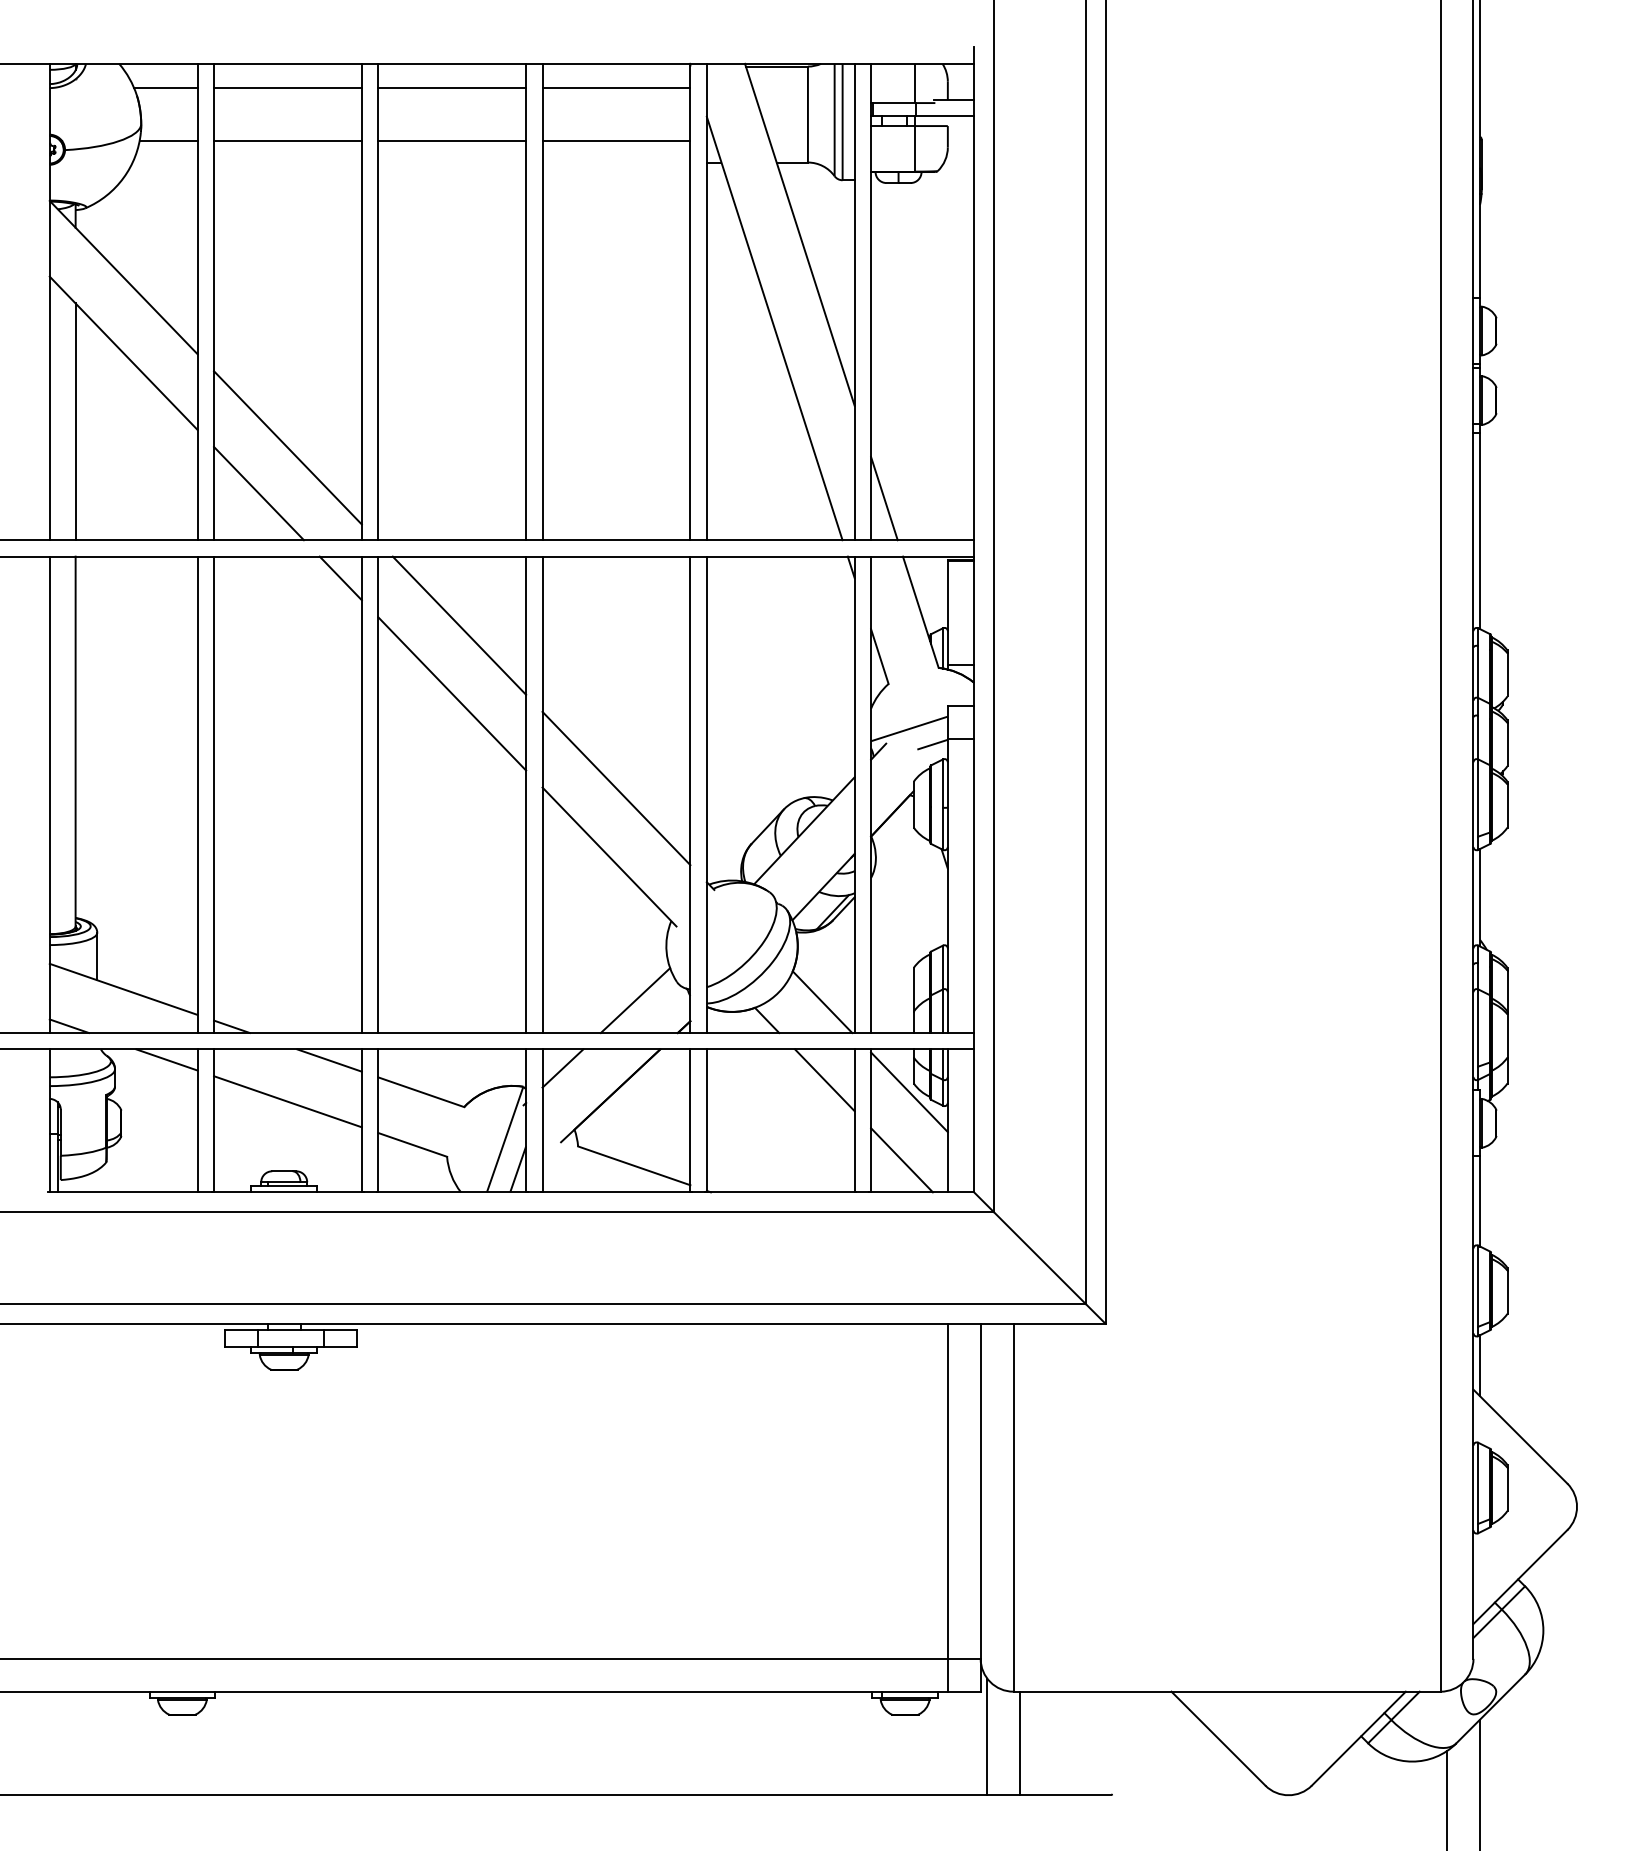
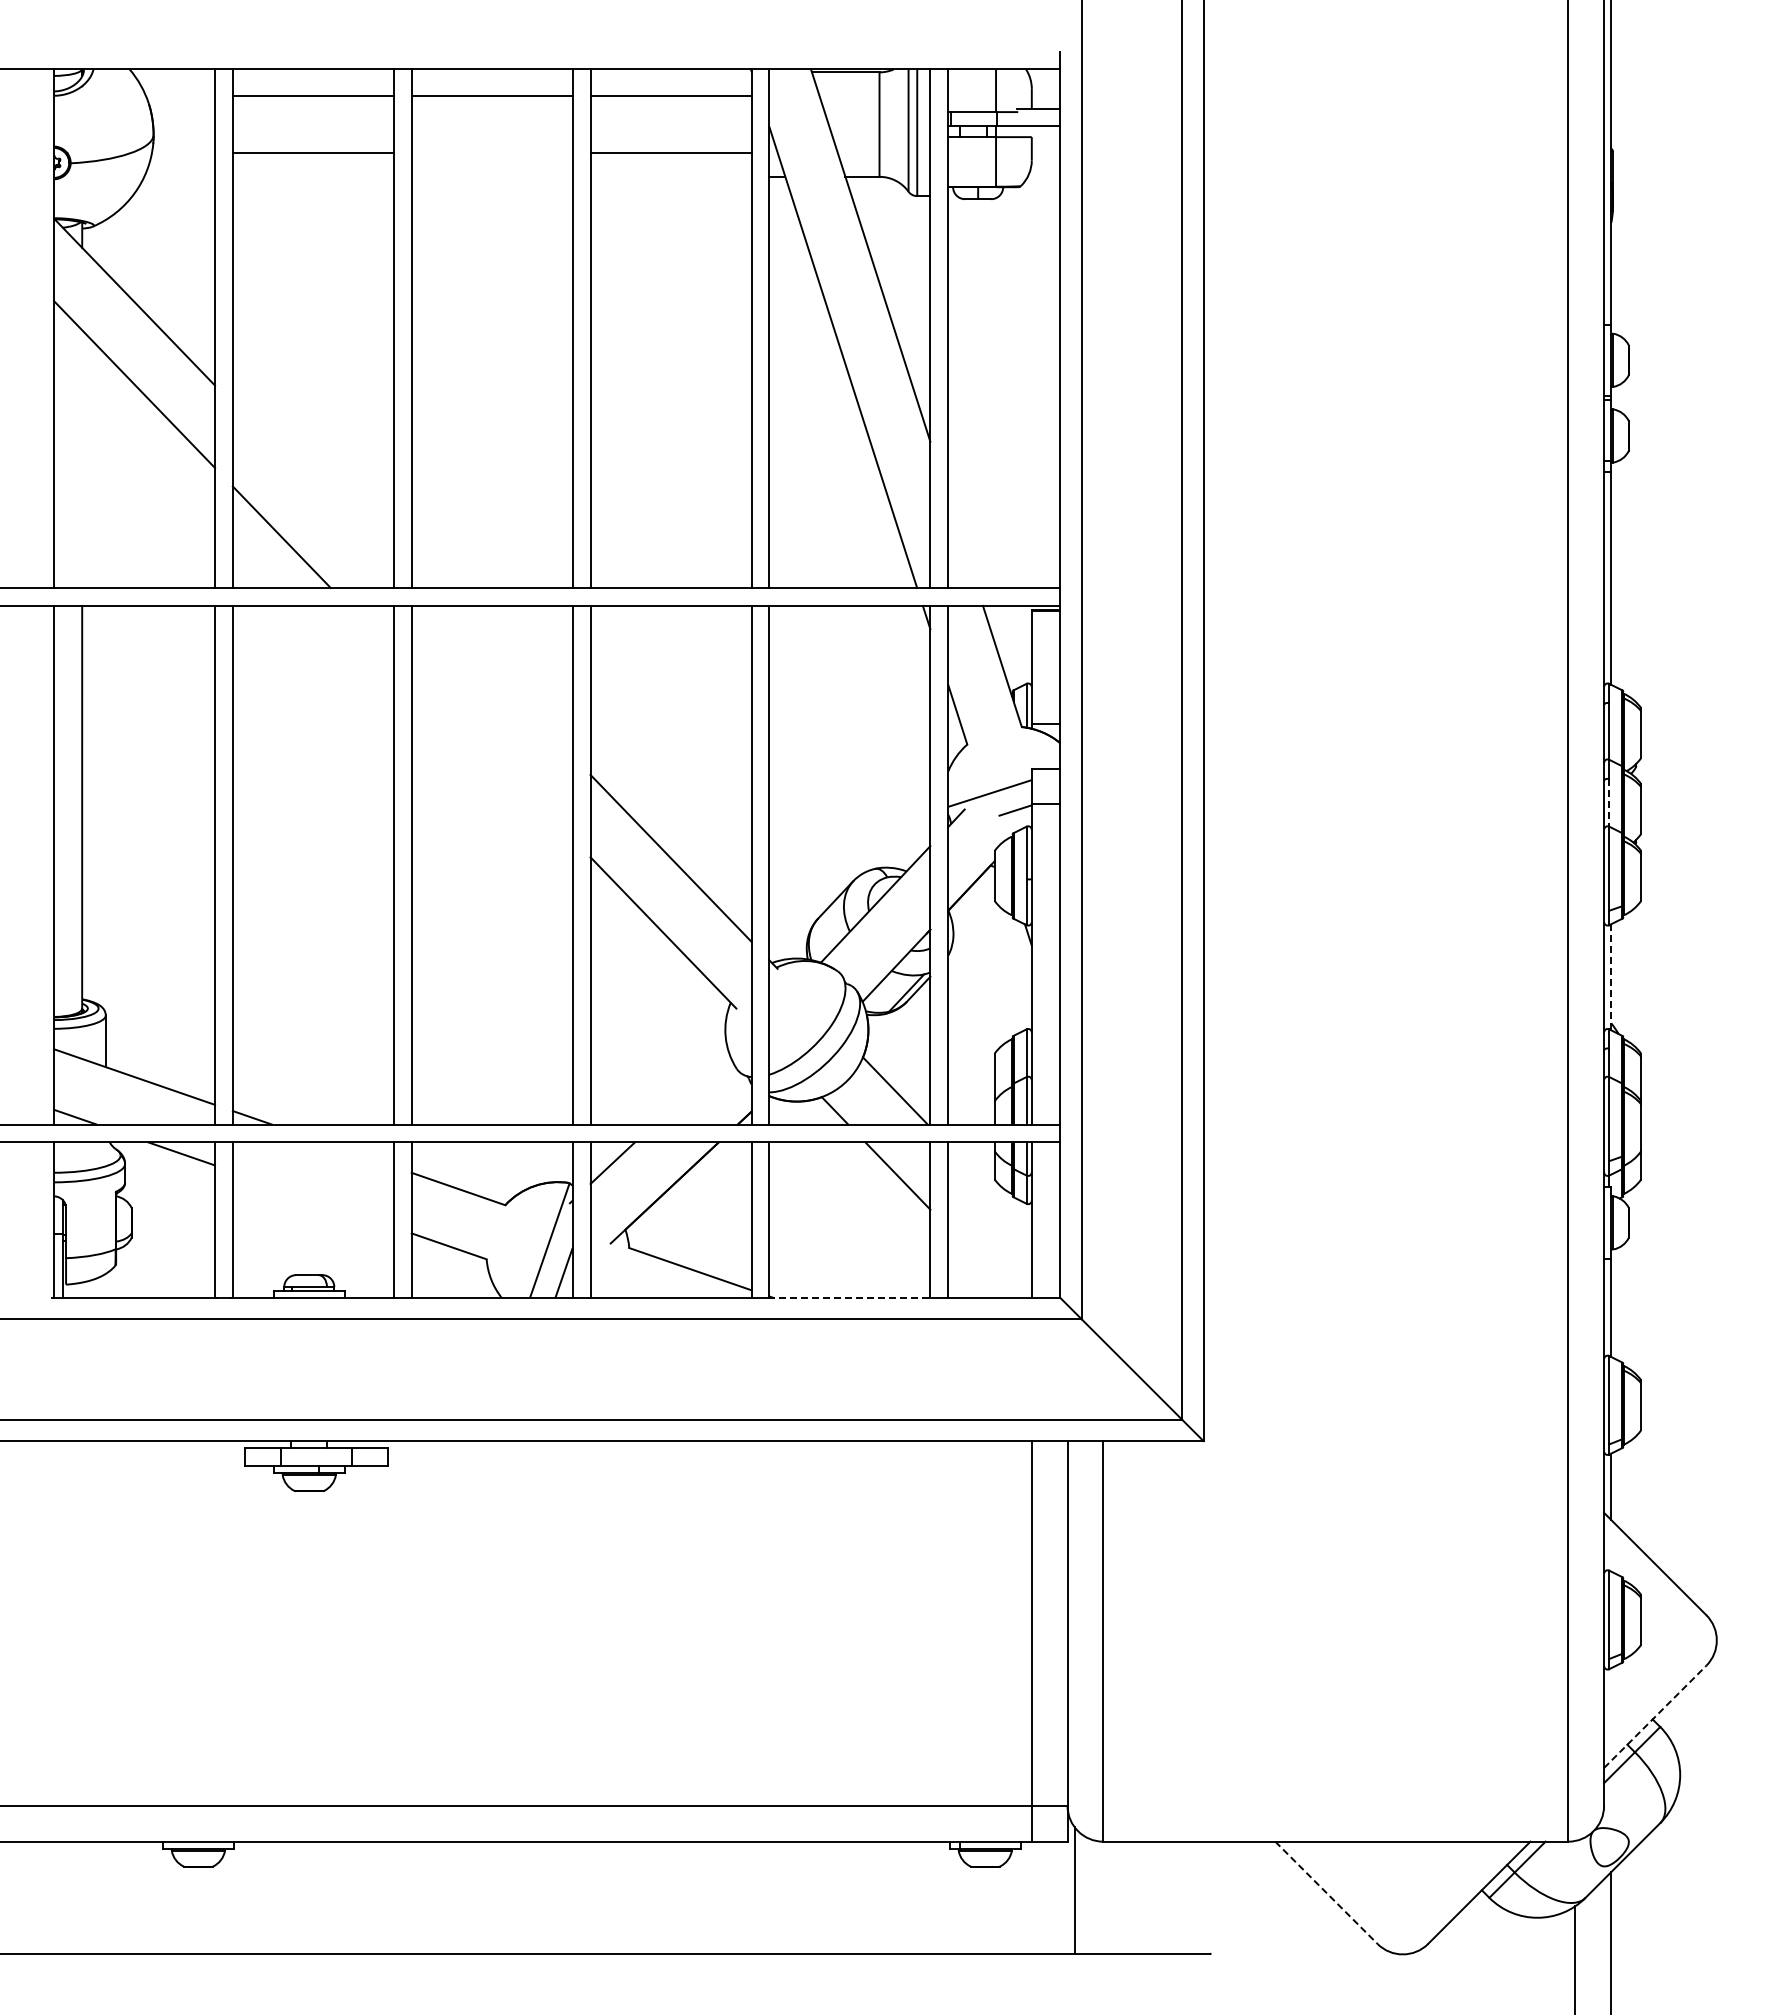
line: (165, 88) -> (180, 96), removed
line: (168, 141) -> (183, 153), removed
line: (451, 141) -> (491, 153), removed
line: (75, 422) -> (82, 459), removed
line: (287, 447) -> (312, 487), removed
line: (884, 498) -> (962, 542), removed
line: (340, 578) -> (370, 629), removed
line: (458, 625) -> (499, 680), removed
line: (451, 693) -> (491, 754), removed
line: (1478, 737) -> (1609, 802), solid -> dashed
line: (1480, 897) -> (1611, 977), solid -> dashed
line: (635, 999) -> (691, 1088), removed
line: (329, 1060) -> (358, 1154), removed
line: (908, 1091) -> (989, 1188), removed
line: (287, 1101) -> (312, 1199), removed
line: (901, 1160) -> (981, 1263), removed
line: (781, 1192) -> (850, 1298), solid -> dashed
line: (1520, 1576) -> (1655, 1716), solid -> dashed
line: (1218, 1739) -> (1326, 1893), solid -> dashed
line: (1020, 1742) -> (1110, 1897), removed

